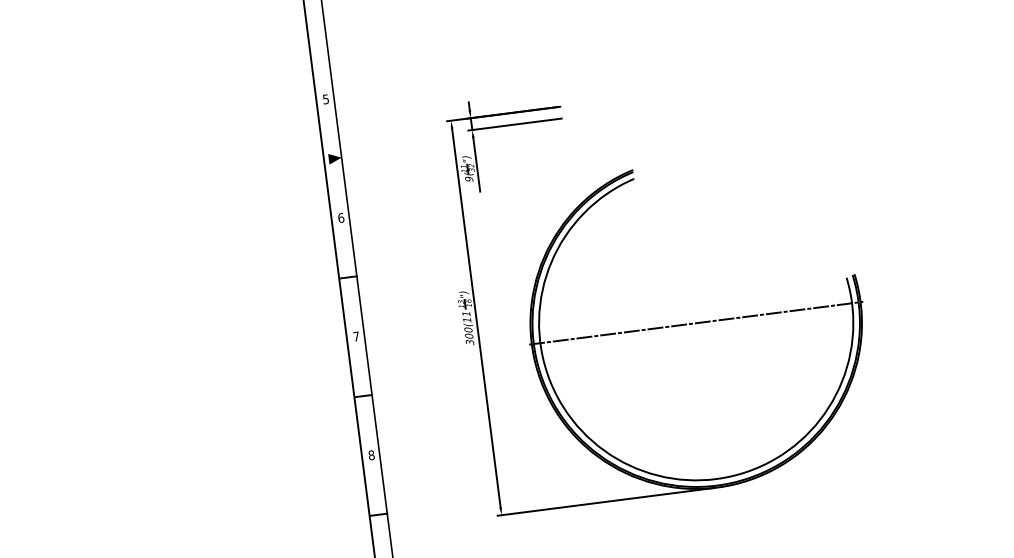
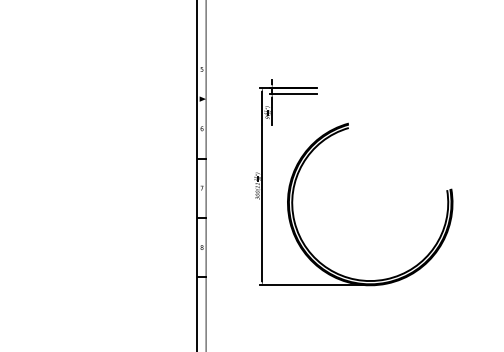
line: (694, 324) -> (369, 203), removed

